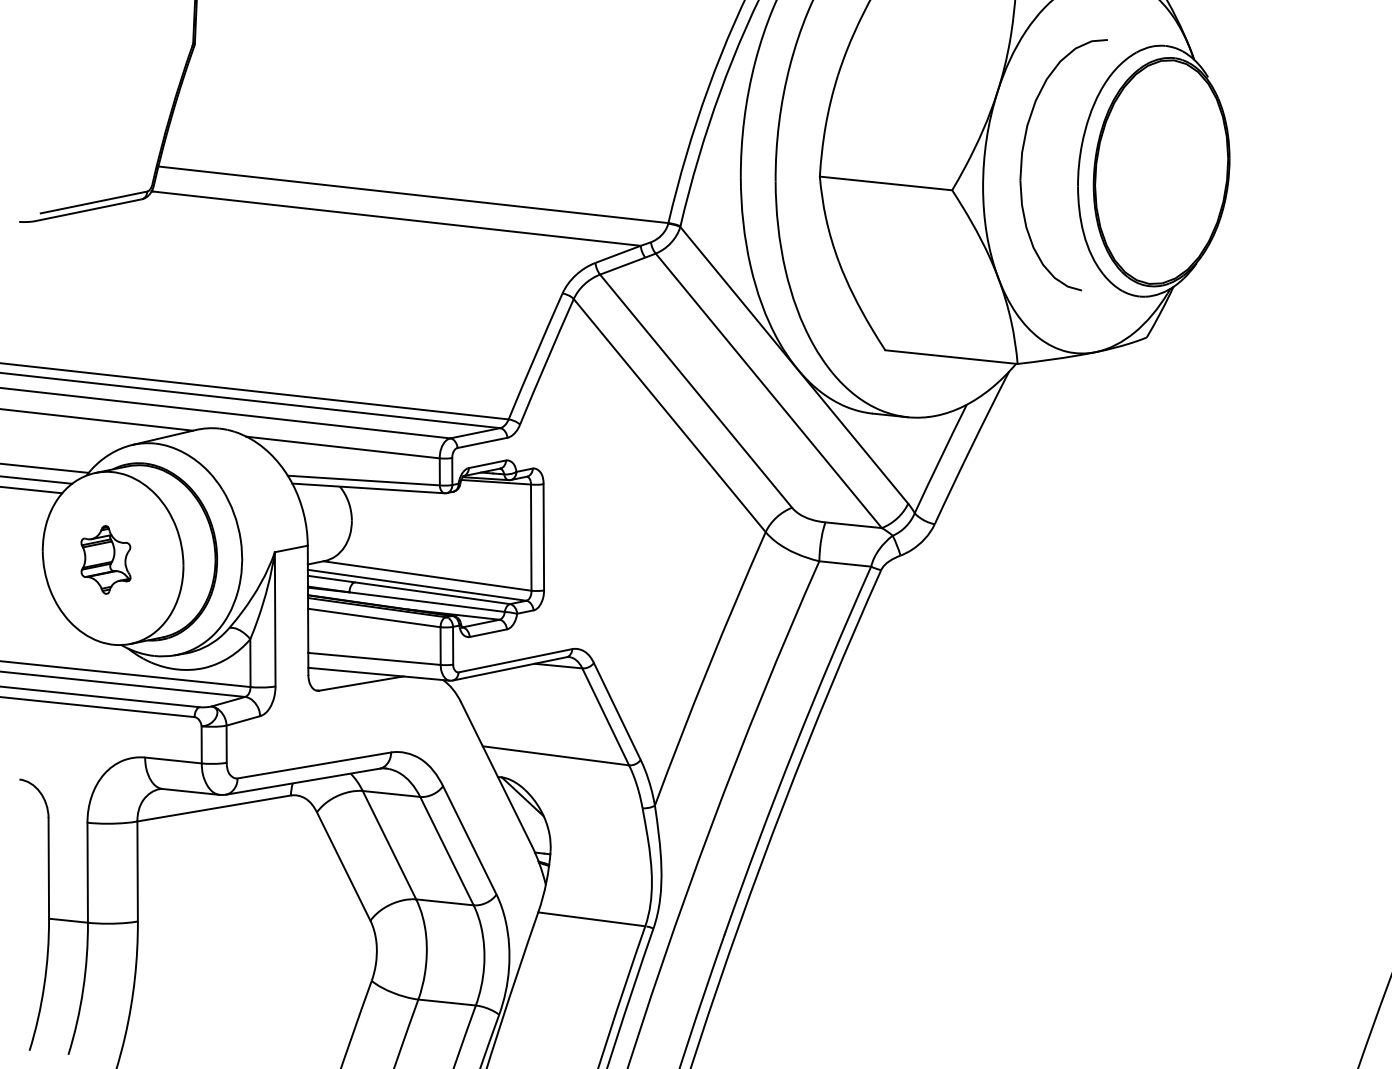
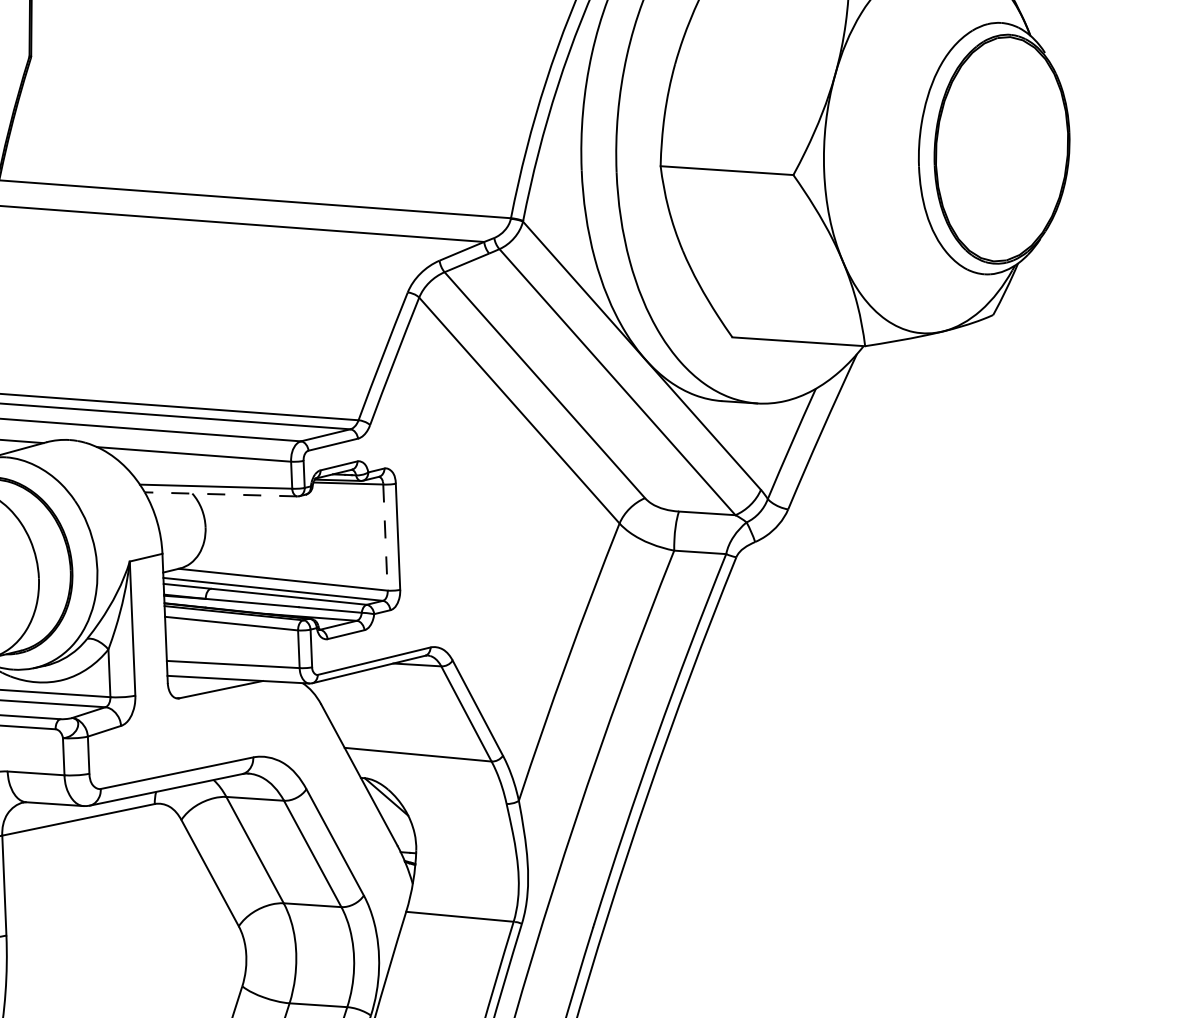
part: (1022, 165) -> (862, 147), removed
line: (367, 488) -> (220, 494), solid -> dashed
line: (531, 538) -> (385, 538), solid -> dashed

